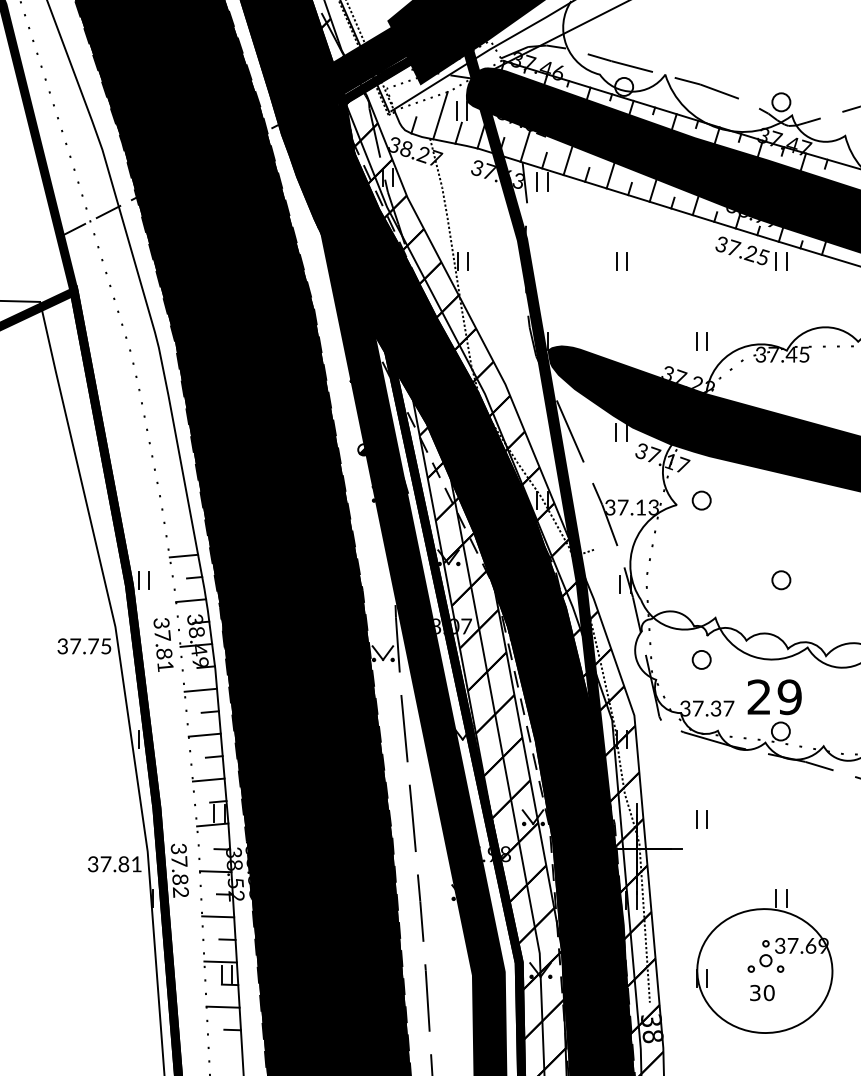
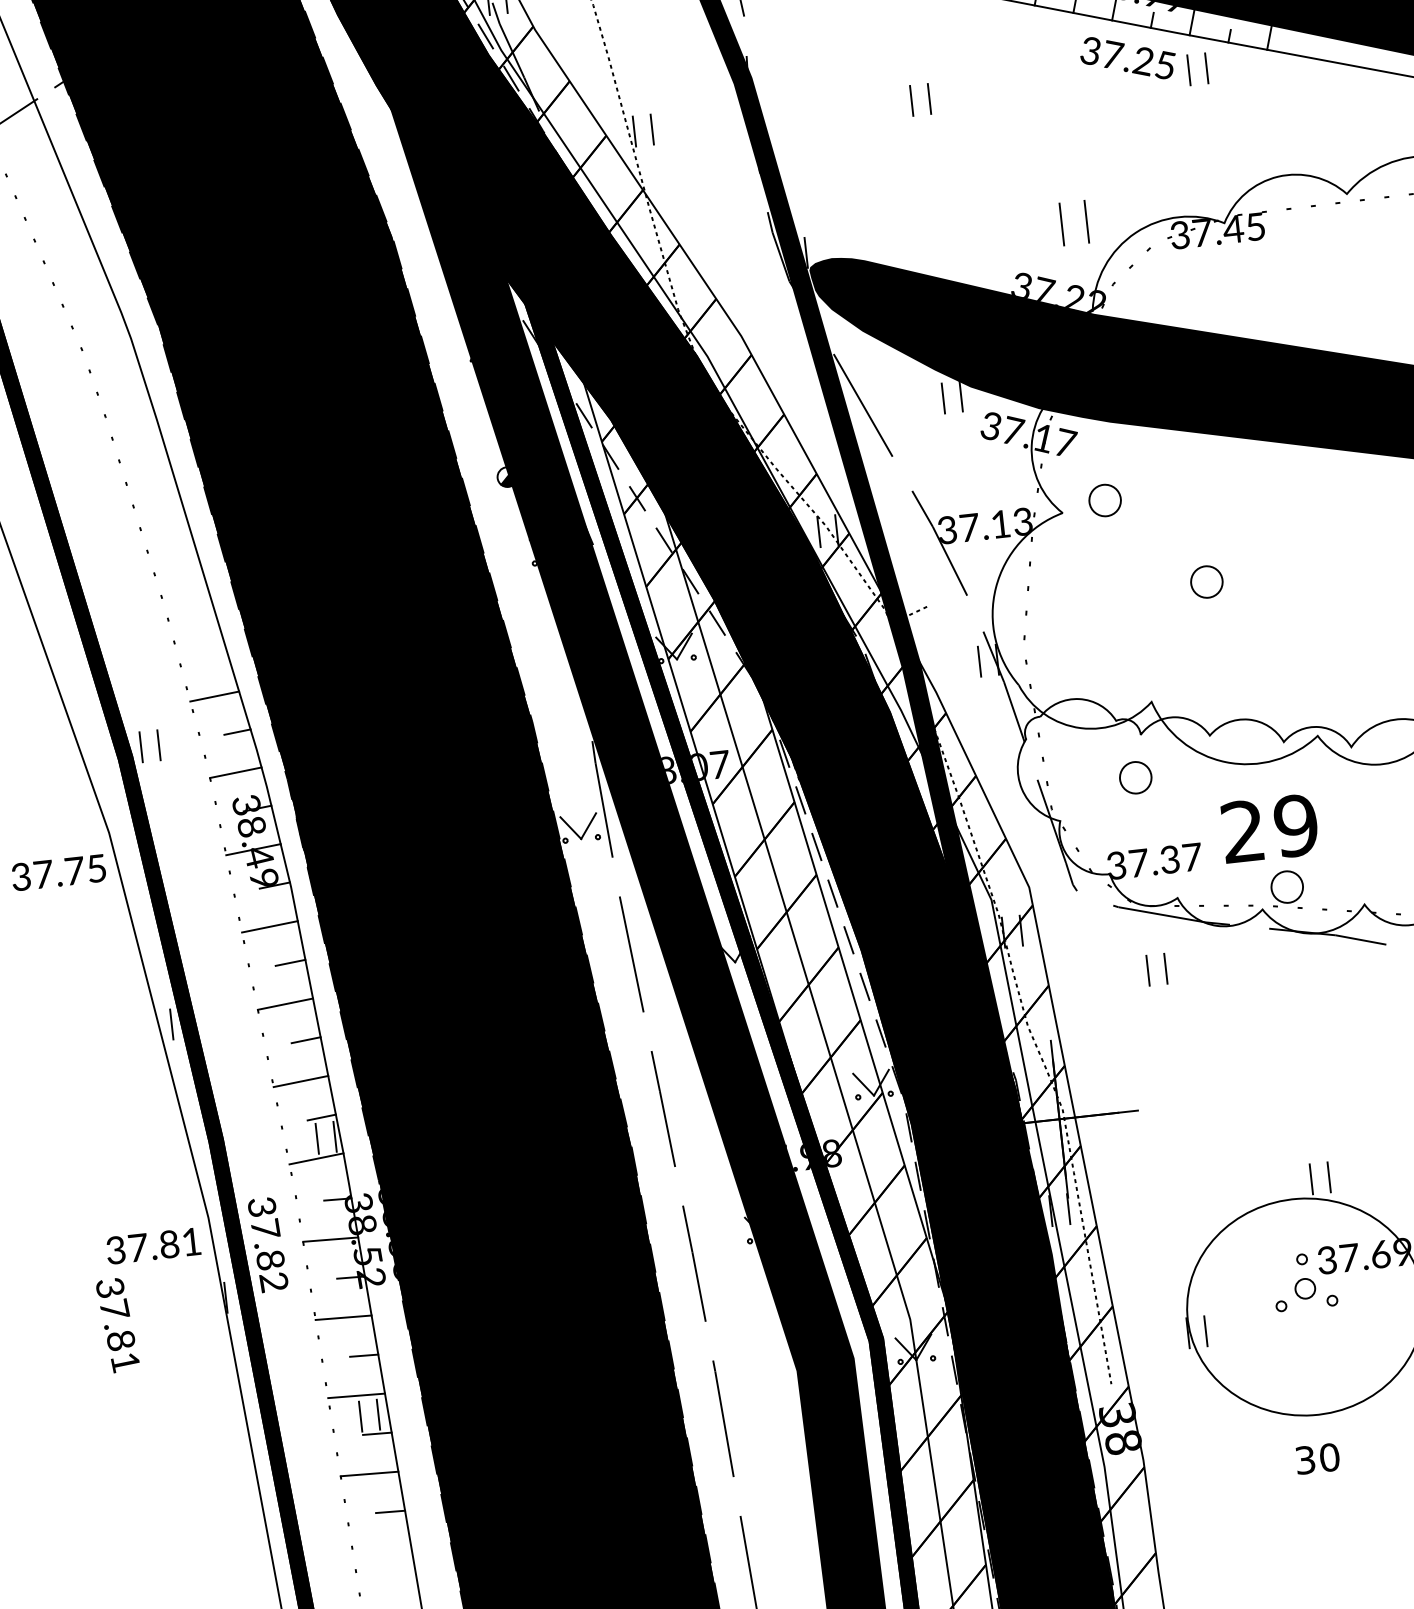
part: (701, 341) -> (1074, 223), size x1.4
part: (781, 580) -> (1207, 582), moved
text: (163, 644) -> (117, 1324), moved
part: (701, 819) -> (1156, 970), moved
text: (762, 992) -> (1317, 1457), moved

